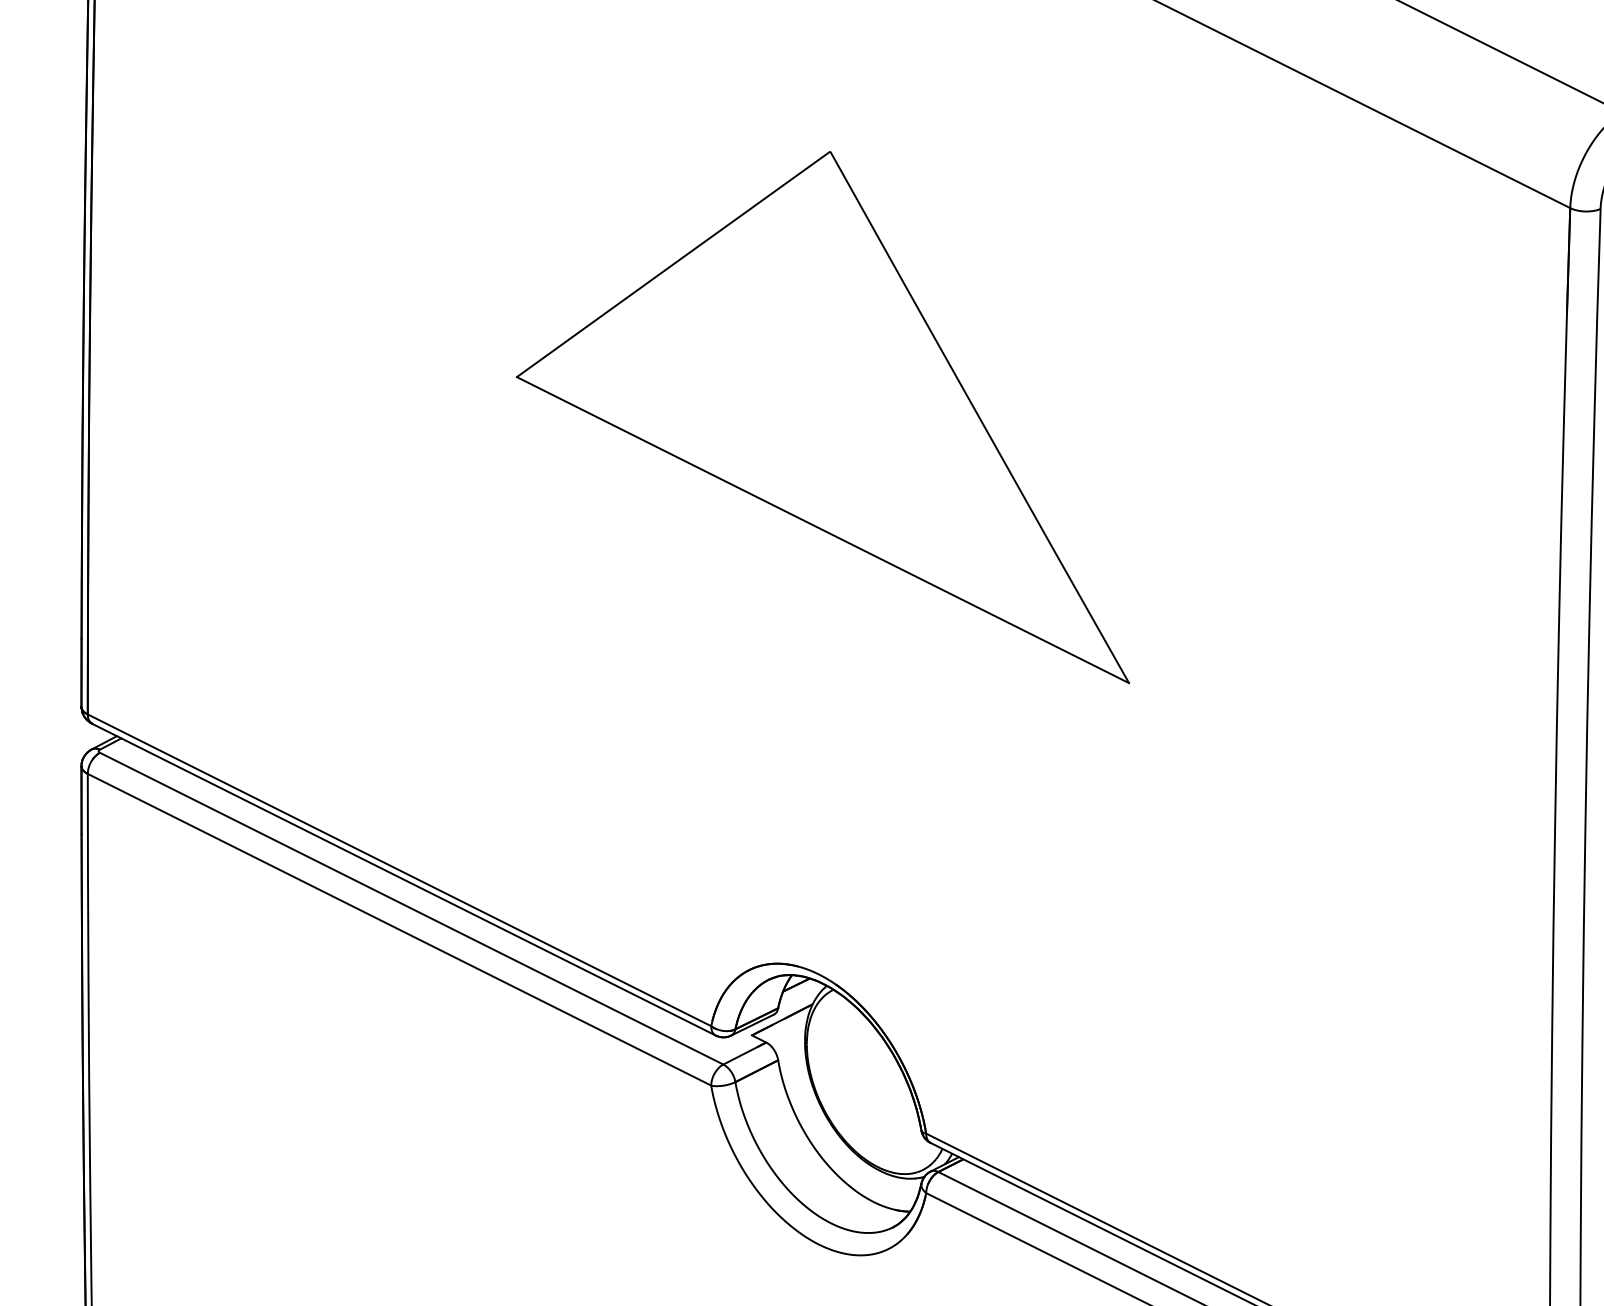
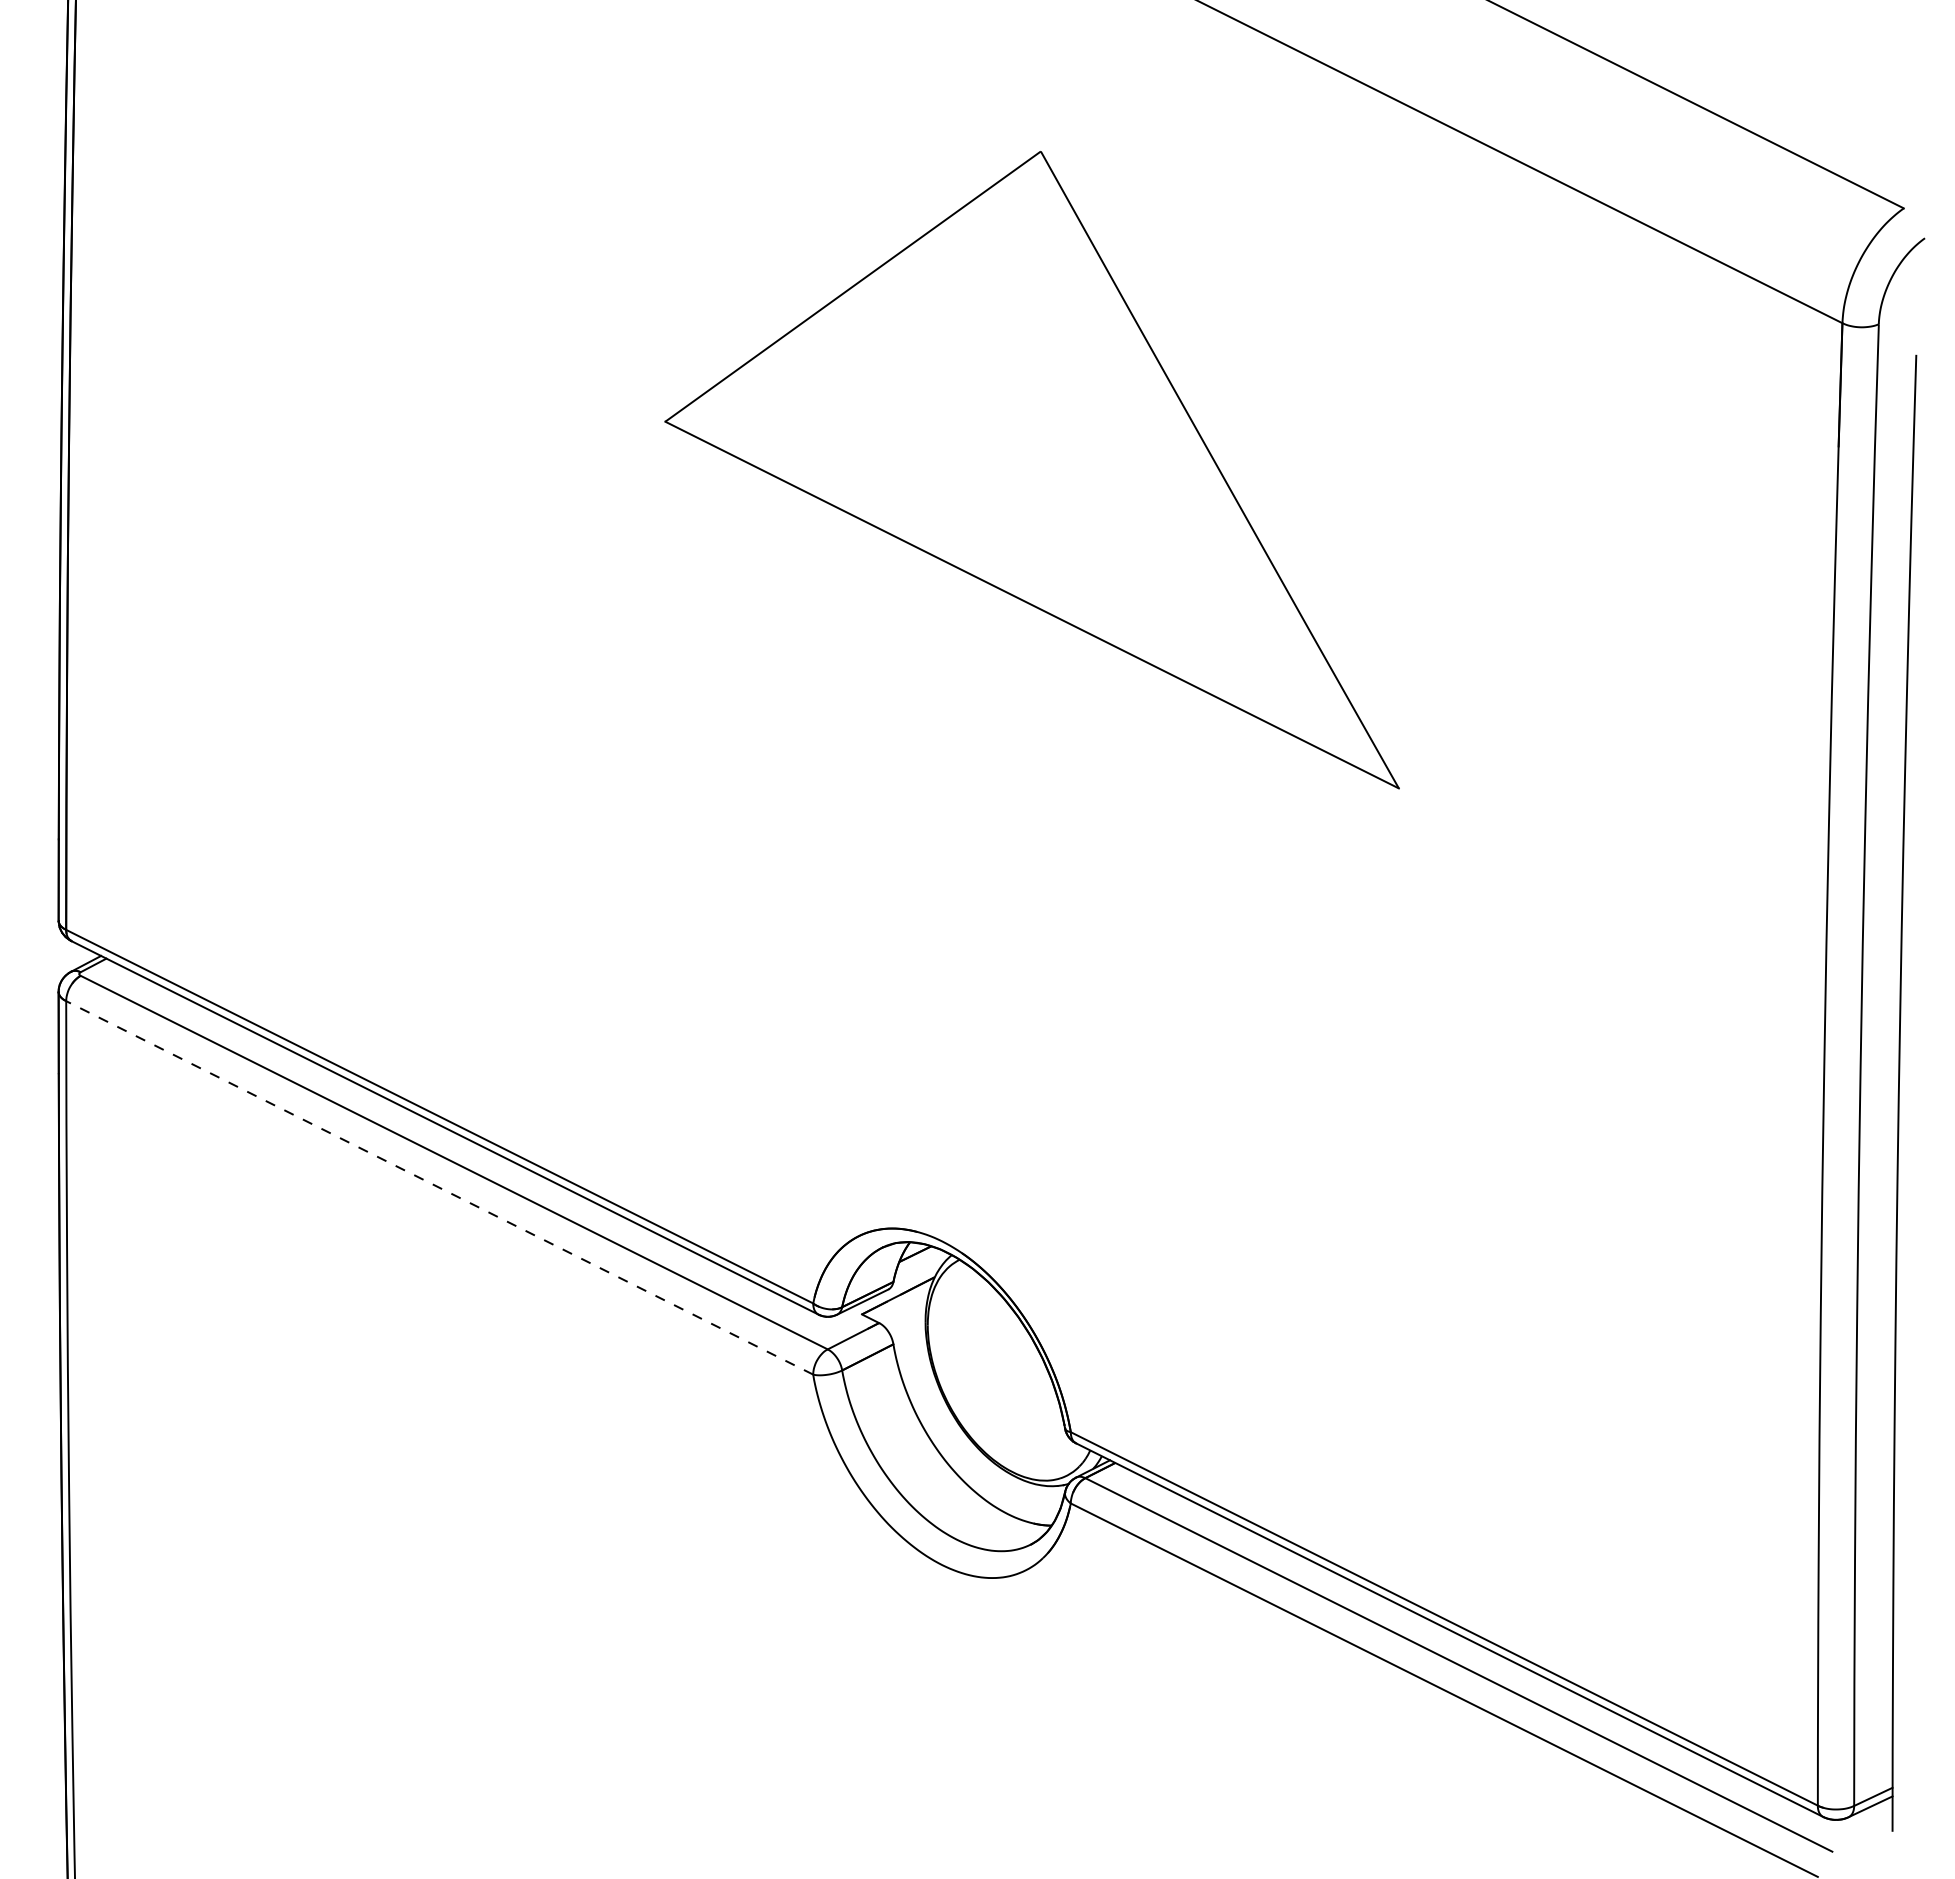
part: (822, 417) -> (1031, 470), moved
line: (399, 929) -> (439, 1187), solid -> dashed

